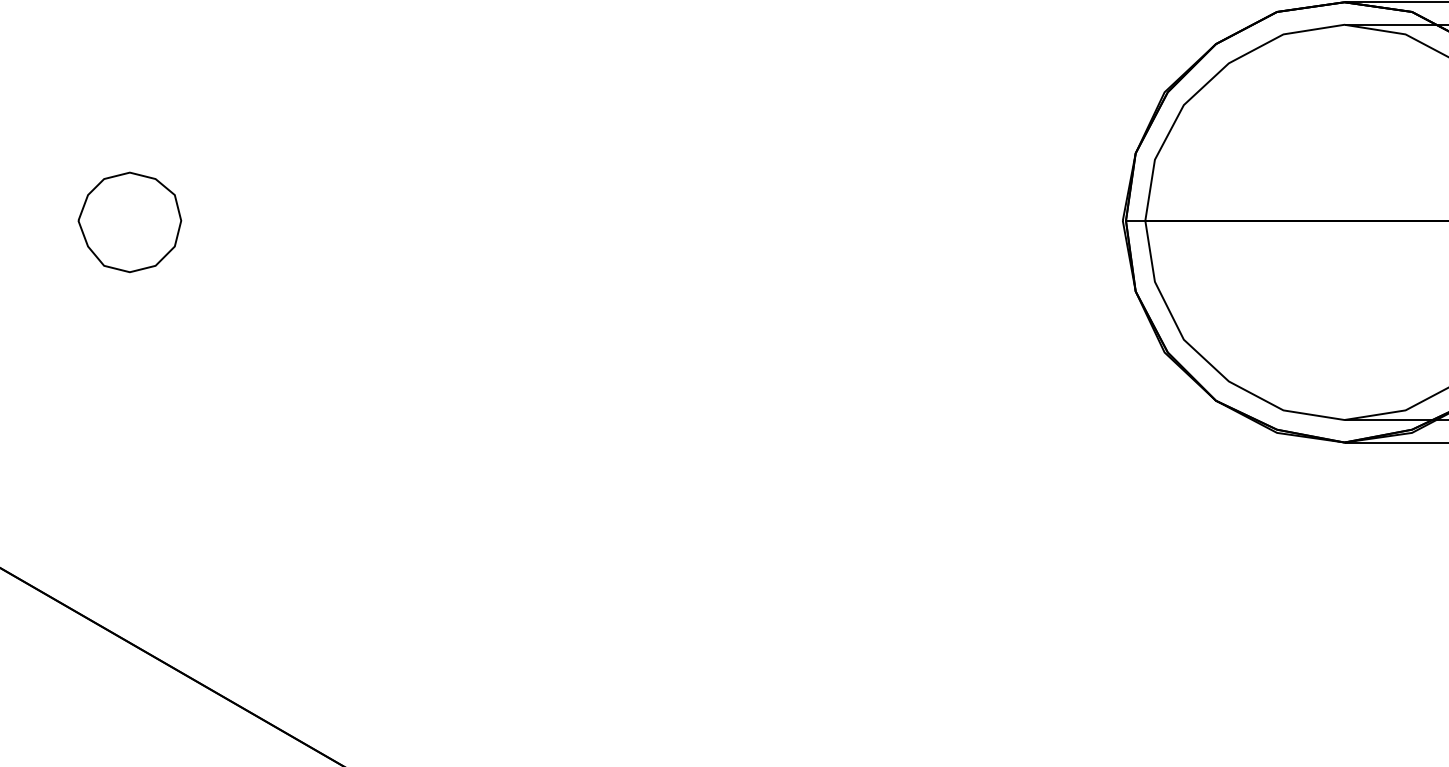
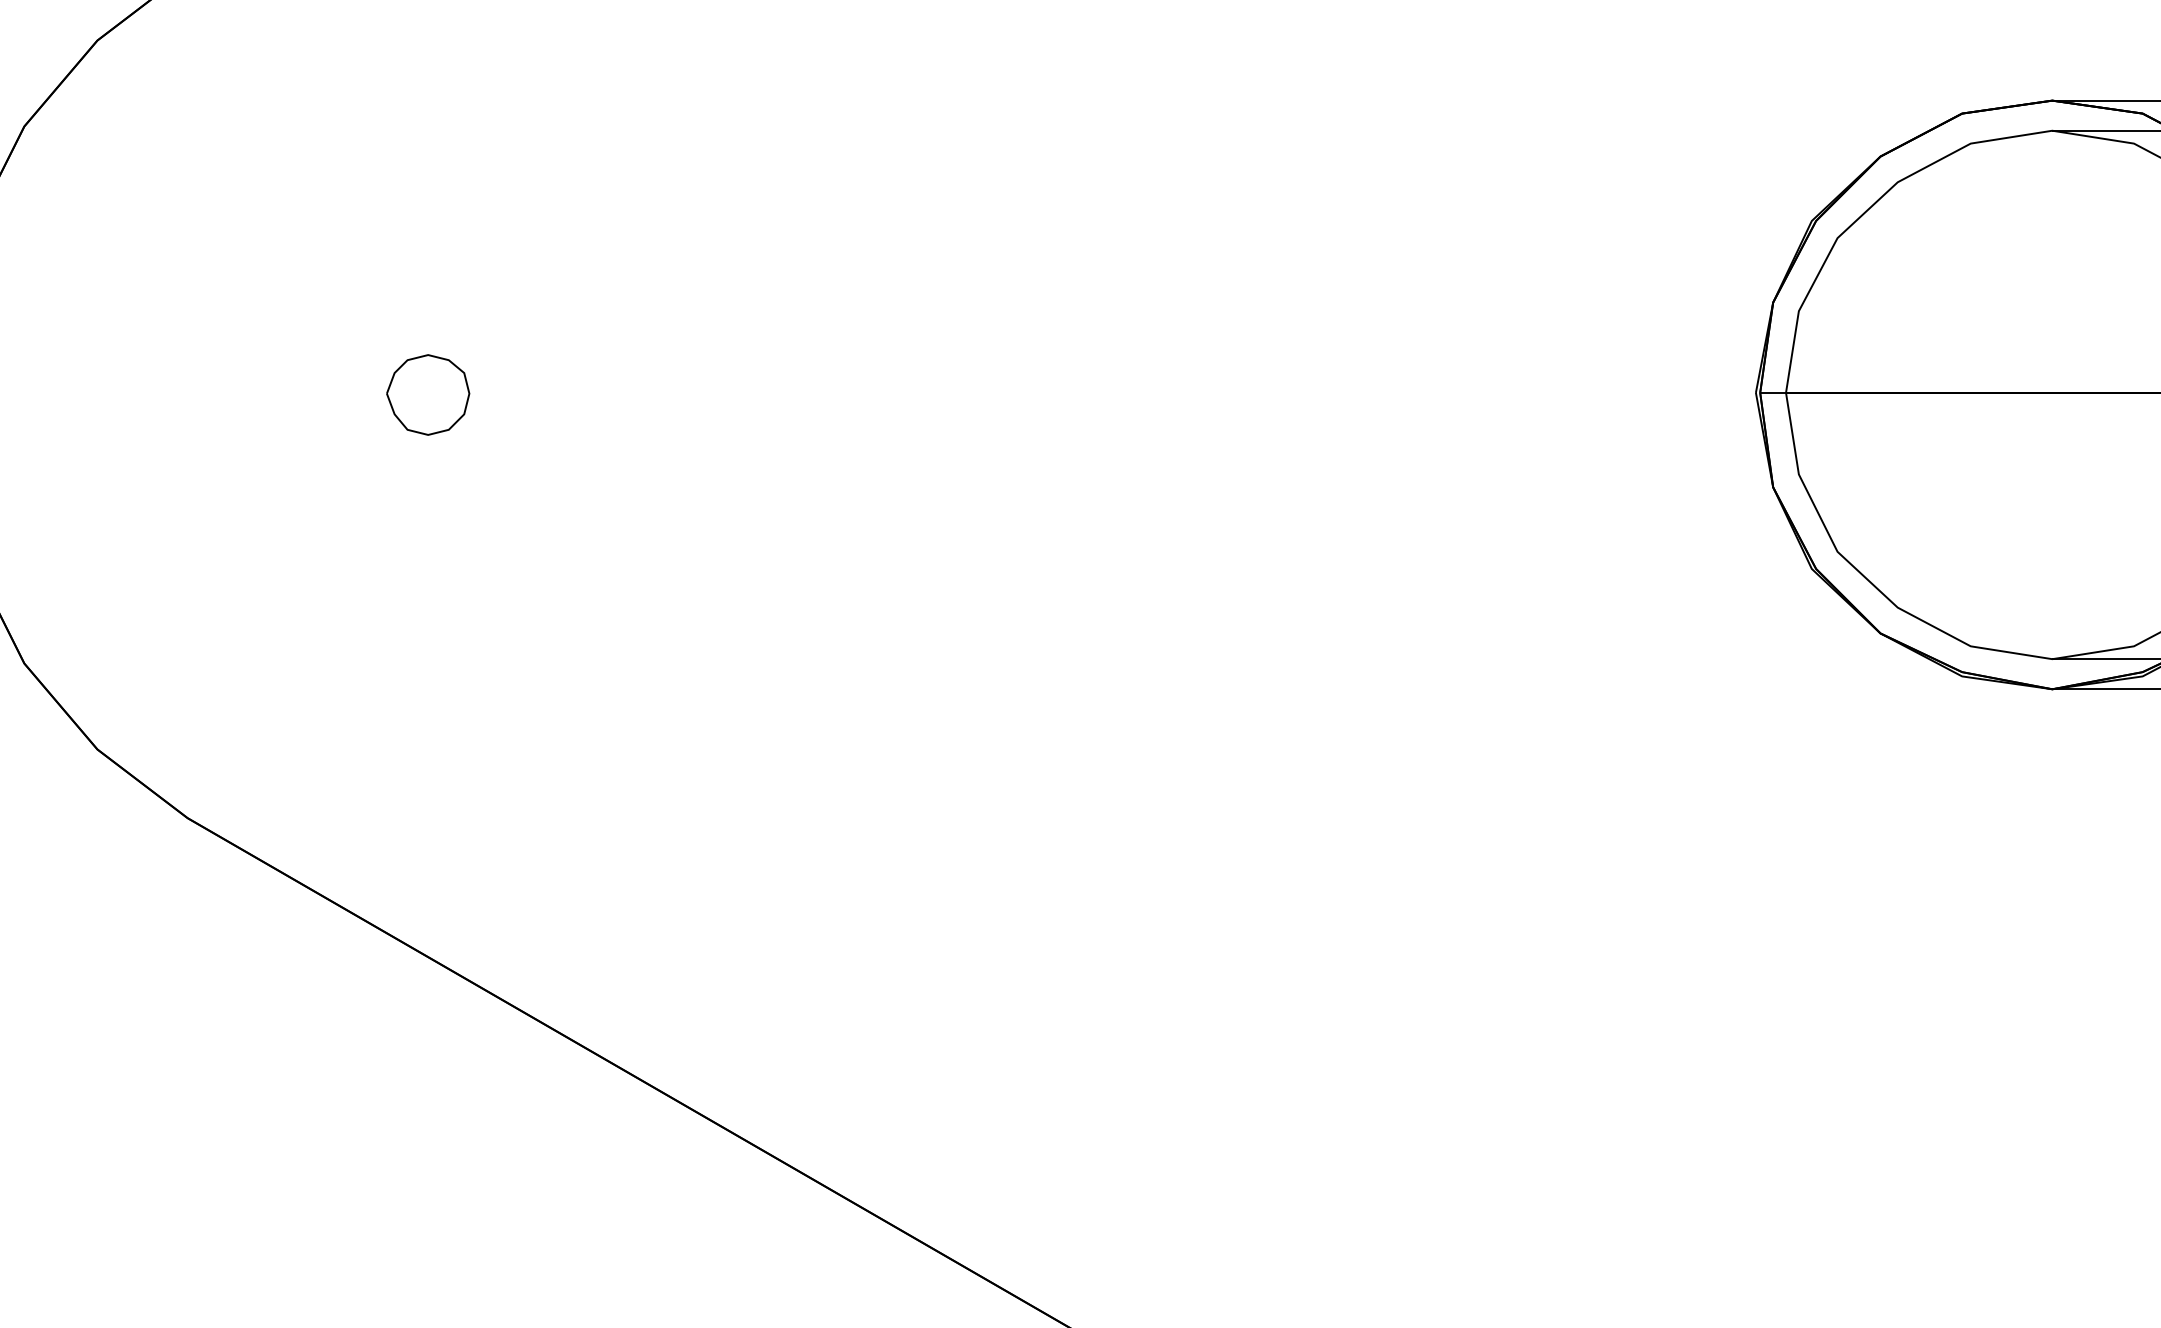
part: (129, 222) -> (427, 394), size x0.6

